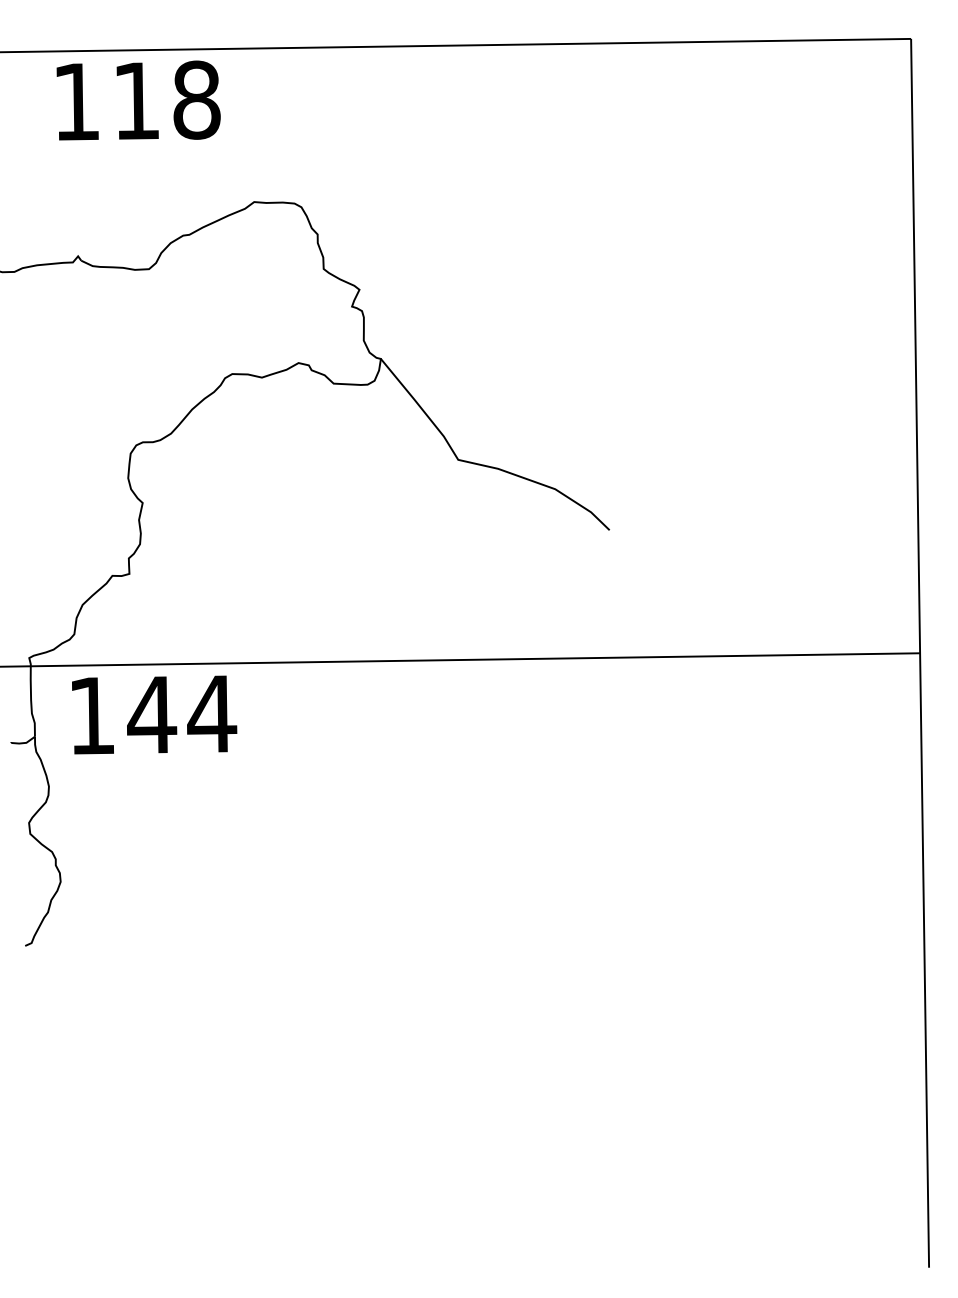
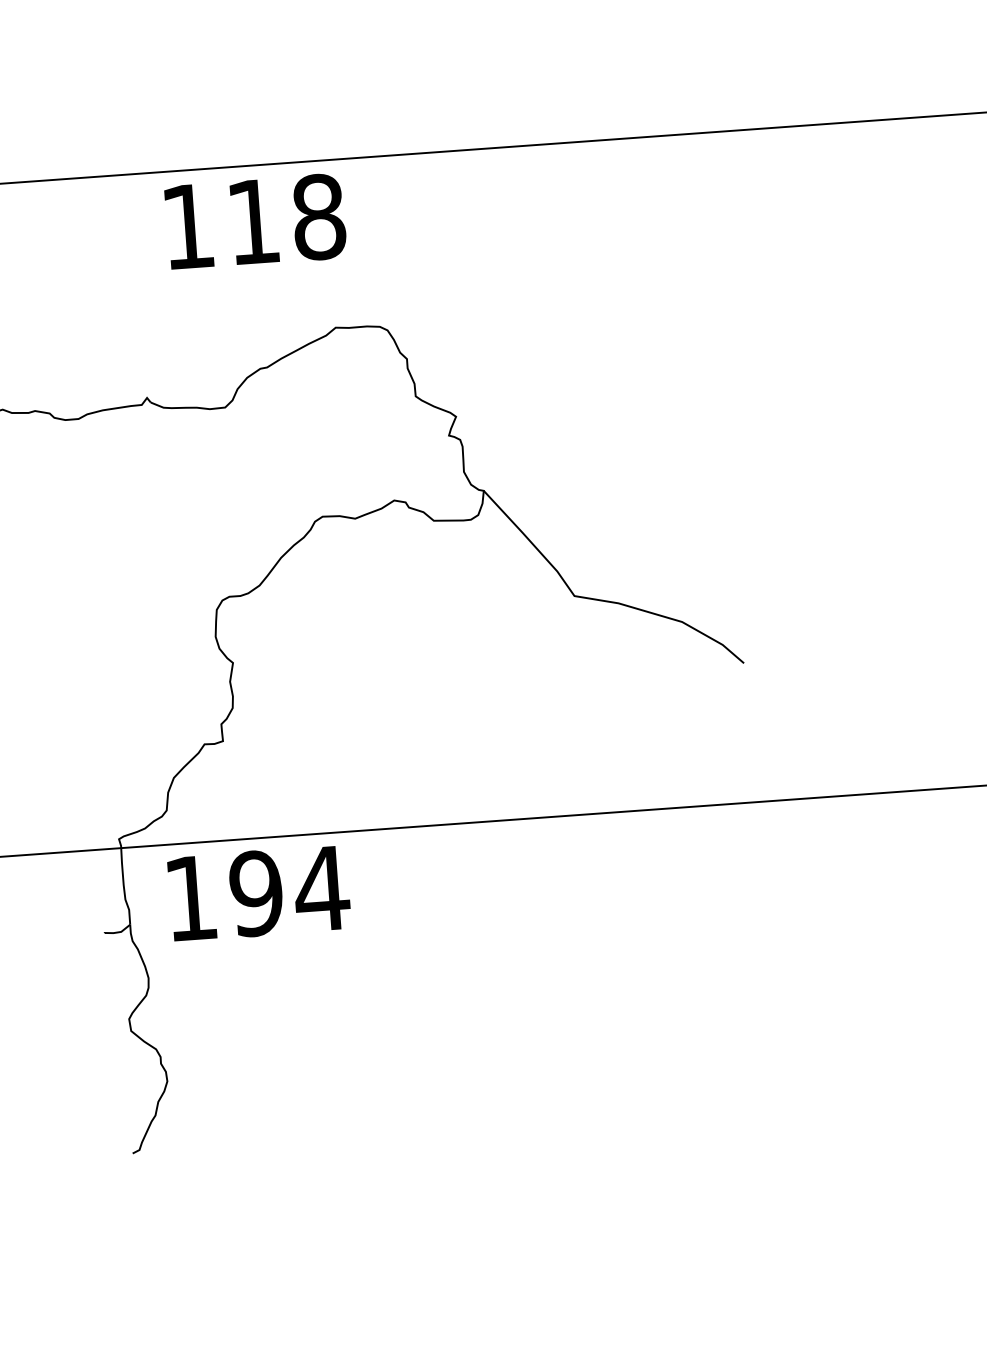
text: (138, 100) -> (255, 221), moved
text: (152, 714) -> (257, 893), 144 -> 194

